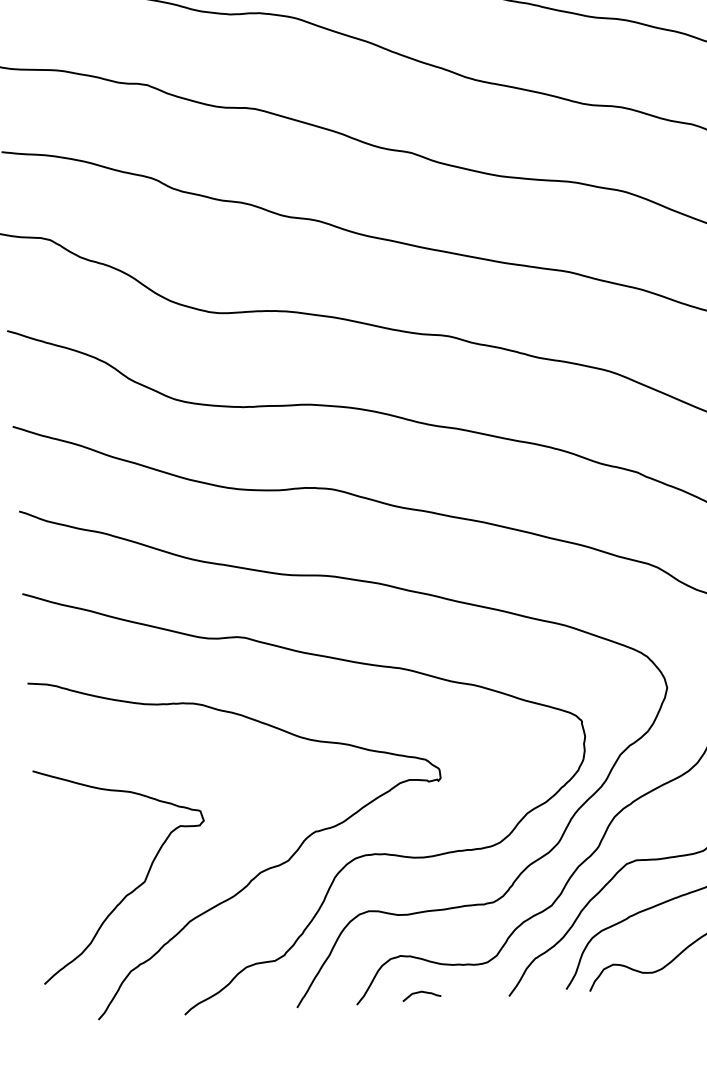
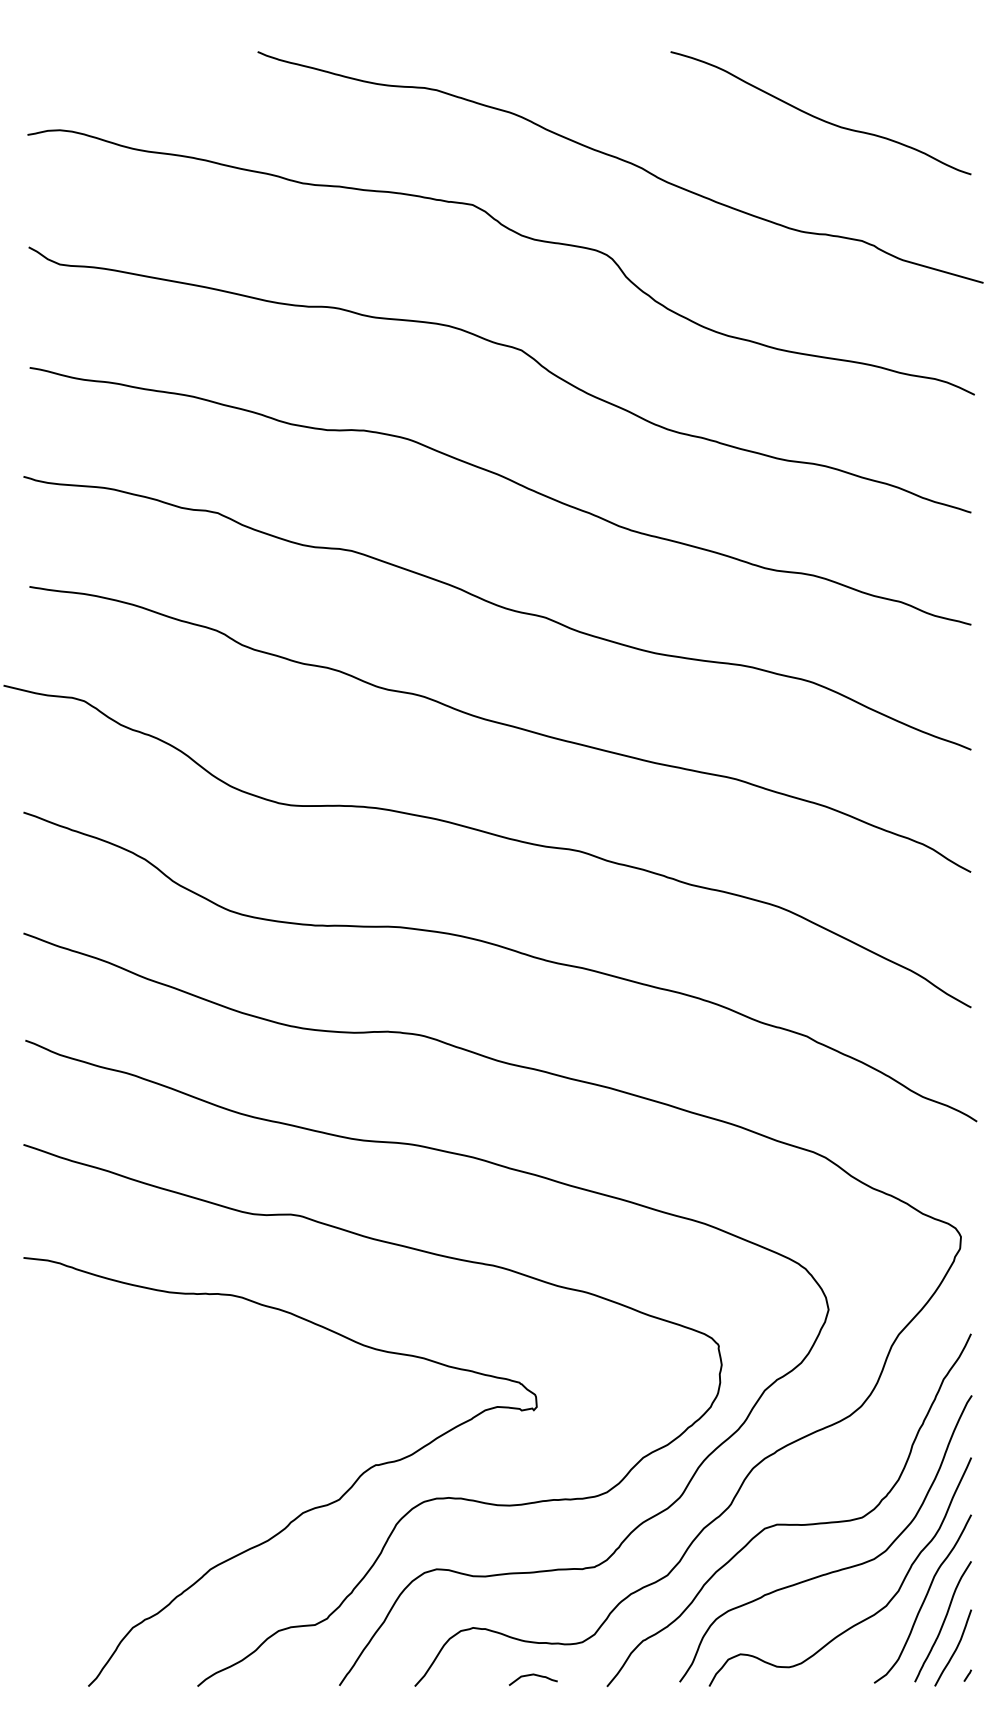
curve: (136, 887) -> (145, 1522), removed
curve: (421, 992) -> (532, 1675), moved

